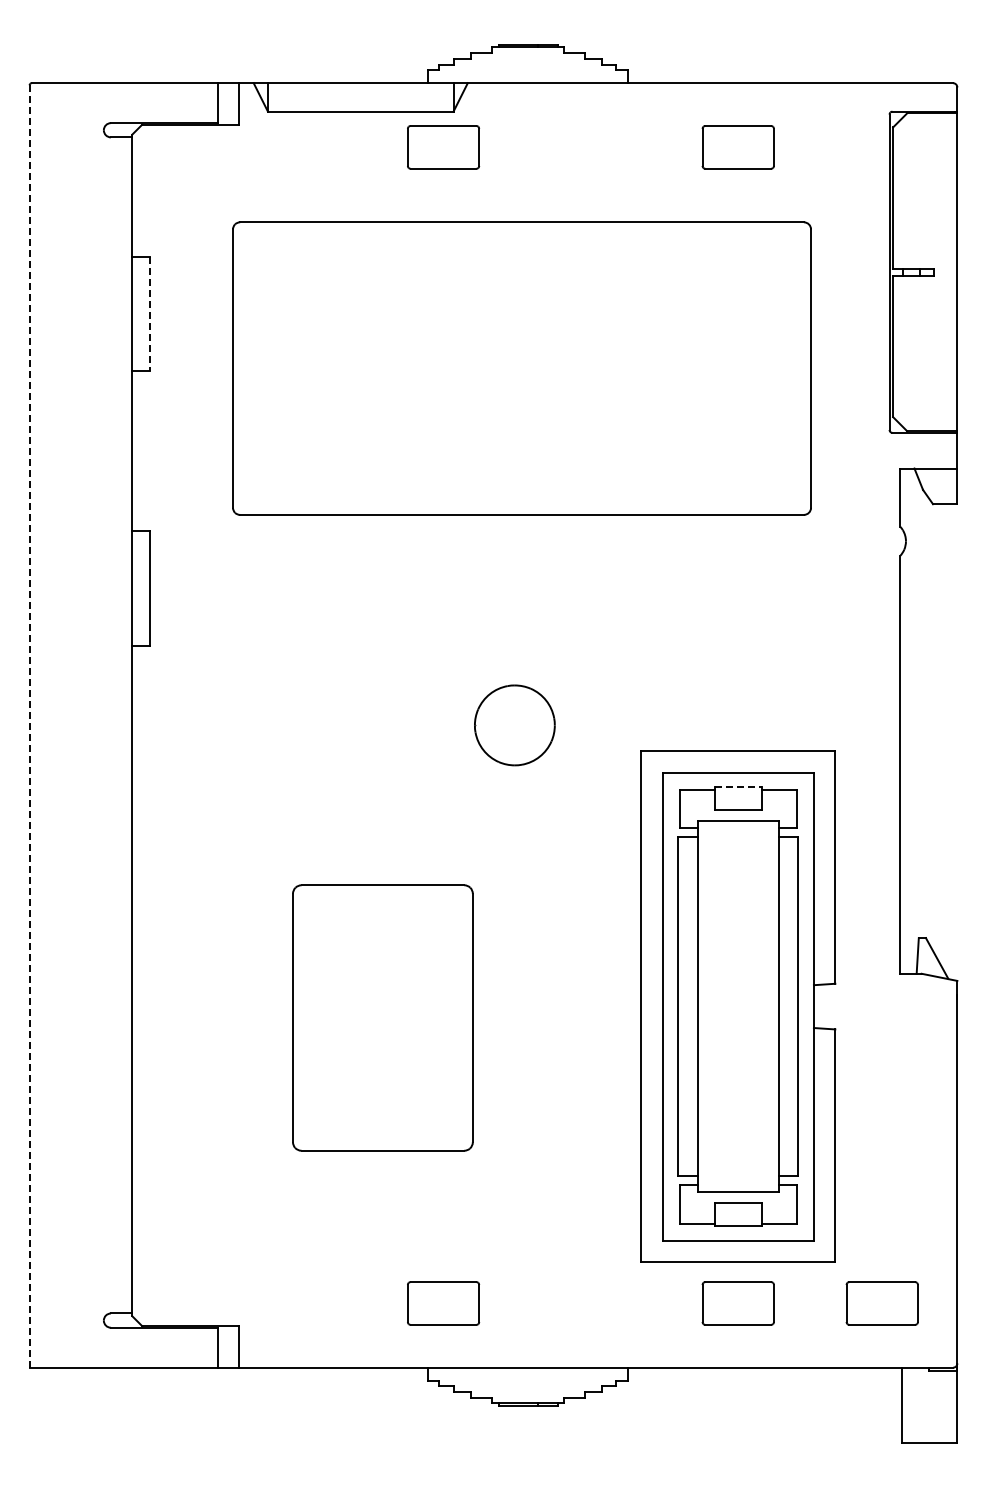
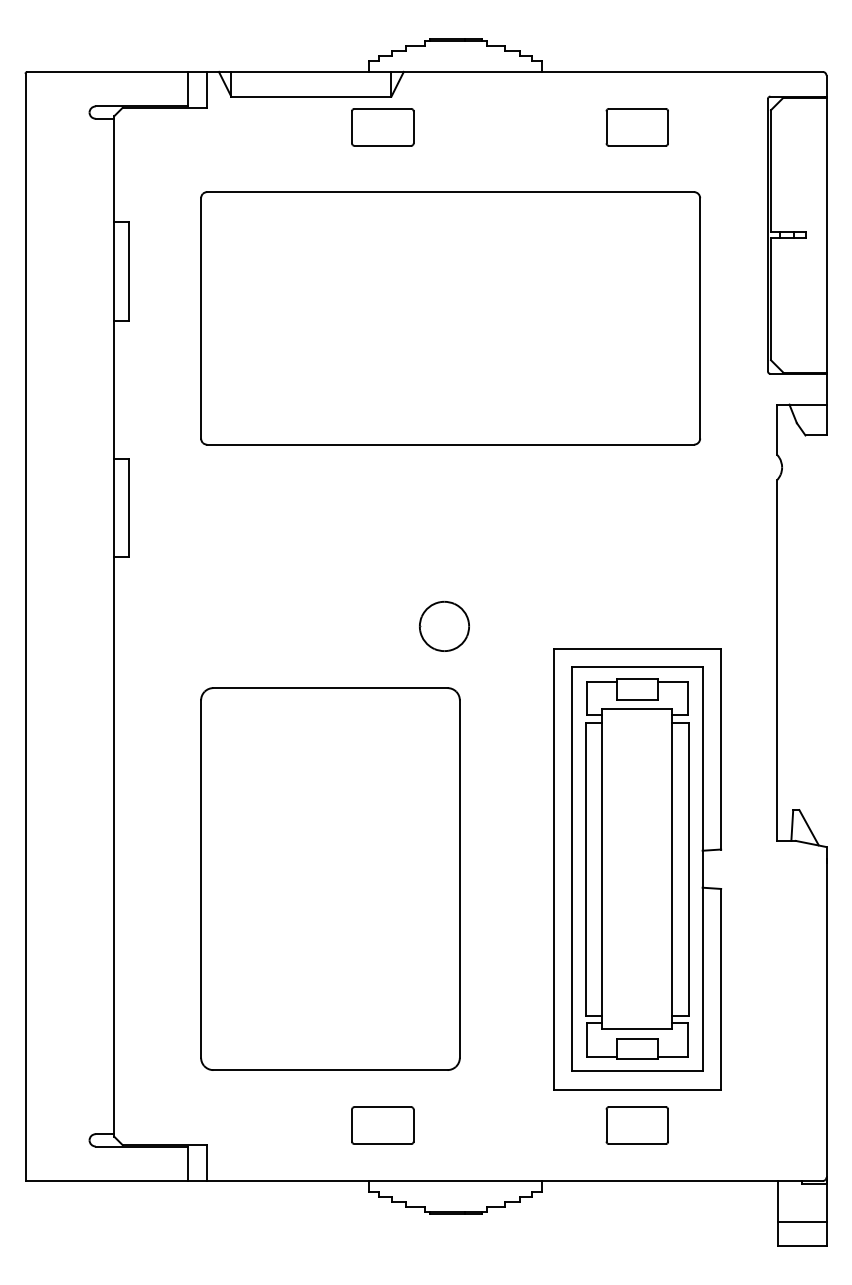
line: (149, 314) -> (128, 271), dashed -> solid
part: (514, 725) -> (444, 626), size x0.71
line: (29, 727) -> (25, 628), dashed -> solid
line: (738, 786) -> (637, 679), dashed -> solid
part: (382, 1017) -> (330, 878), size x1.67
part: (881, 1303) -> (760, 1125), removed
line: (929, 1414) -> (802, 1221), added

